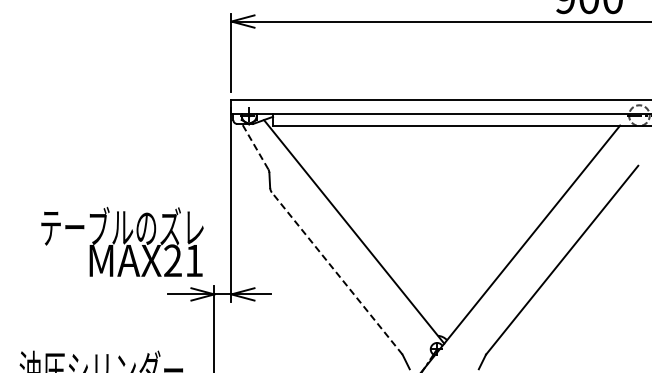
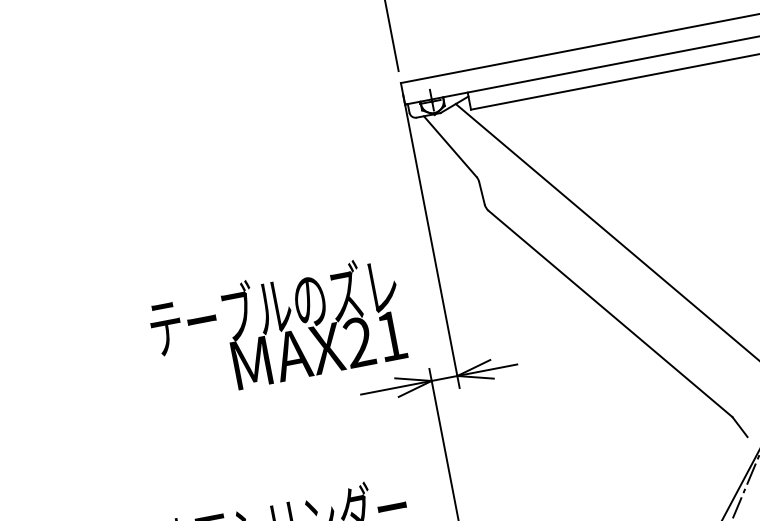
line: (254, 146) -> (449, 146), dashed -> solid
line: (336, 273) -> (609, 314), dashed -> solid

